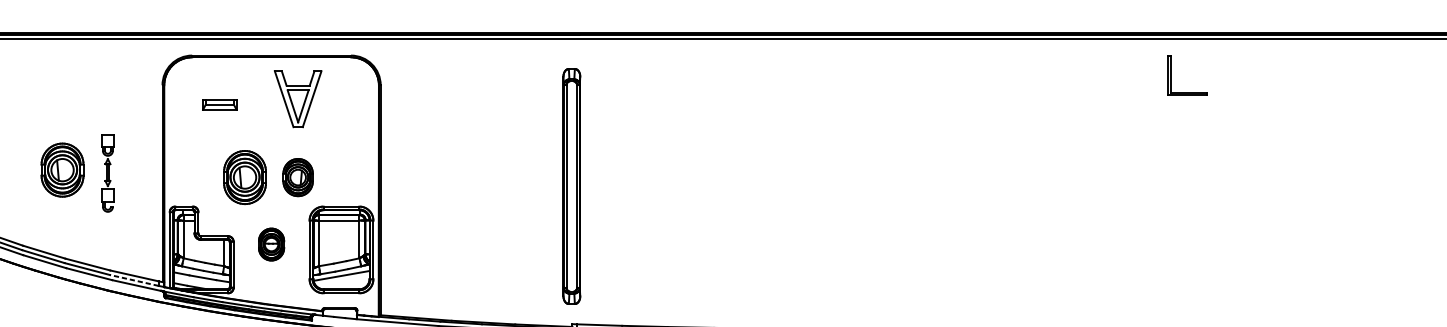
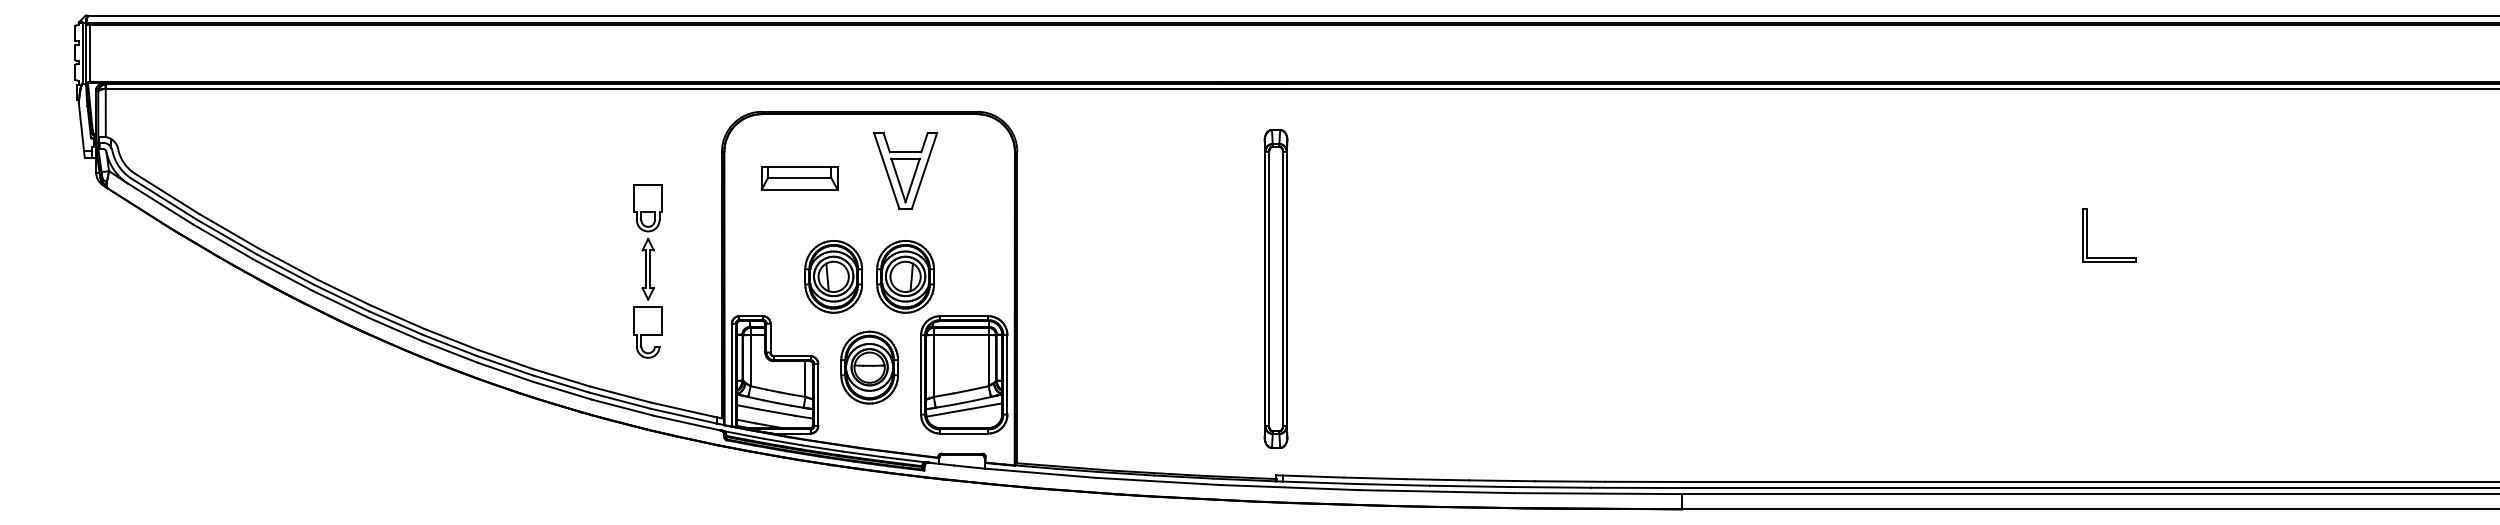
part: (1171, 76) -> (2087, 235), moved
part: (219, 104) -> (799, 178), size x1.67
part: (62, 169) -> (586, 266), removed
part: (107, 173) -> (647, 271), size x1.67
part: (298, 177) -> (905, 276), size x1.43
part: (271, 244) -> (869, 367), size x1.67
line: (134, 280) -> (683, 416), dashed -> solid

